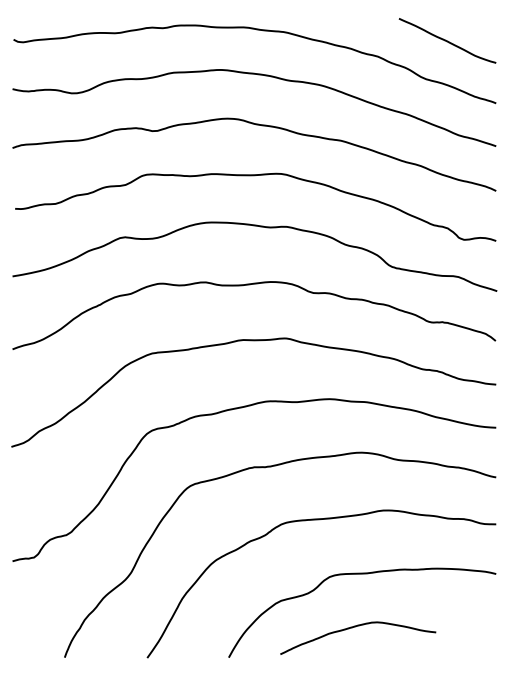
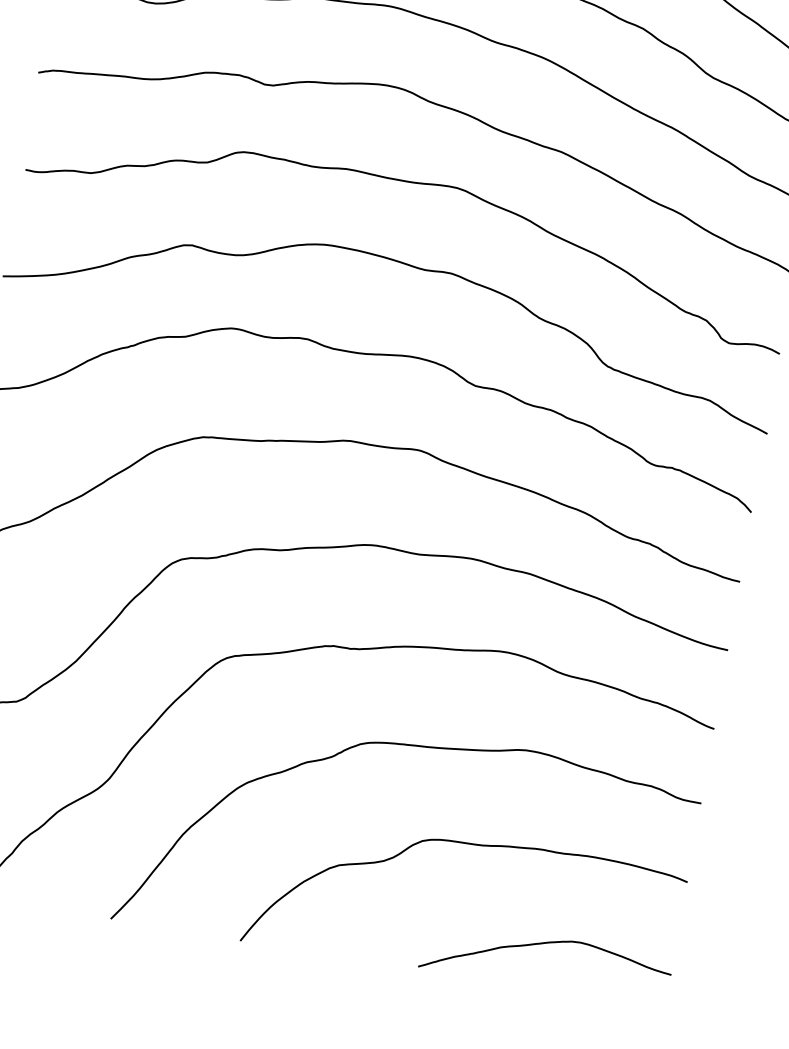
curve: (355, 627) -> (544, 944), moved

